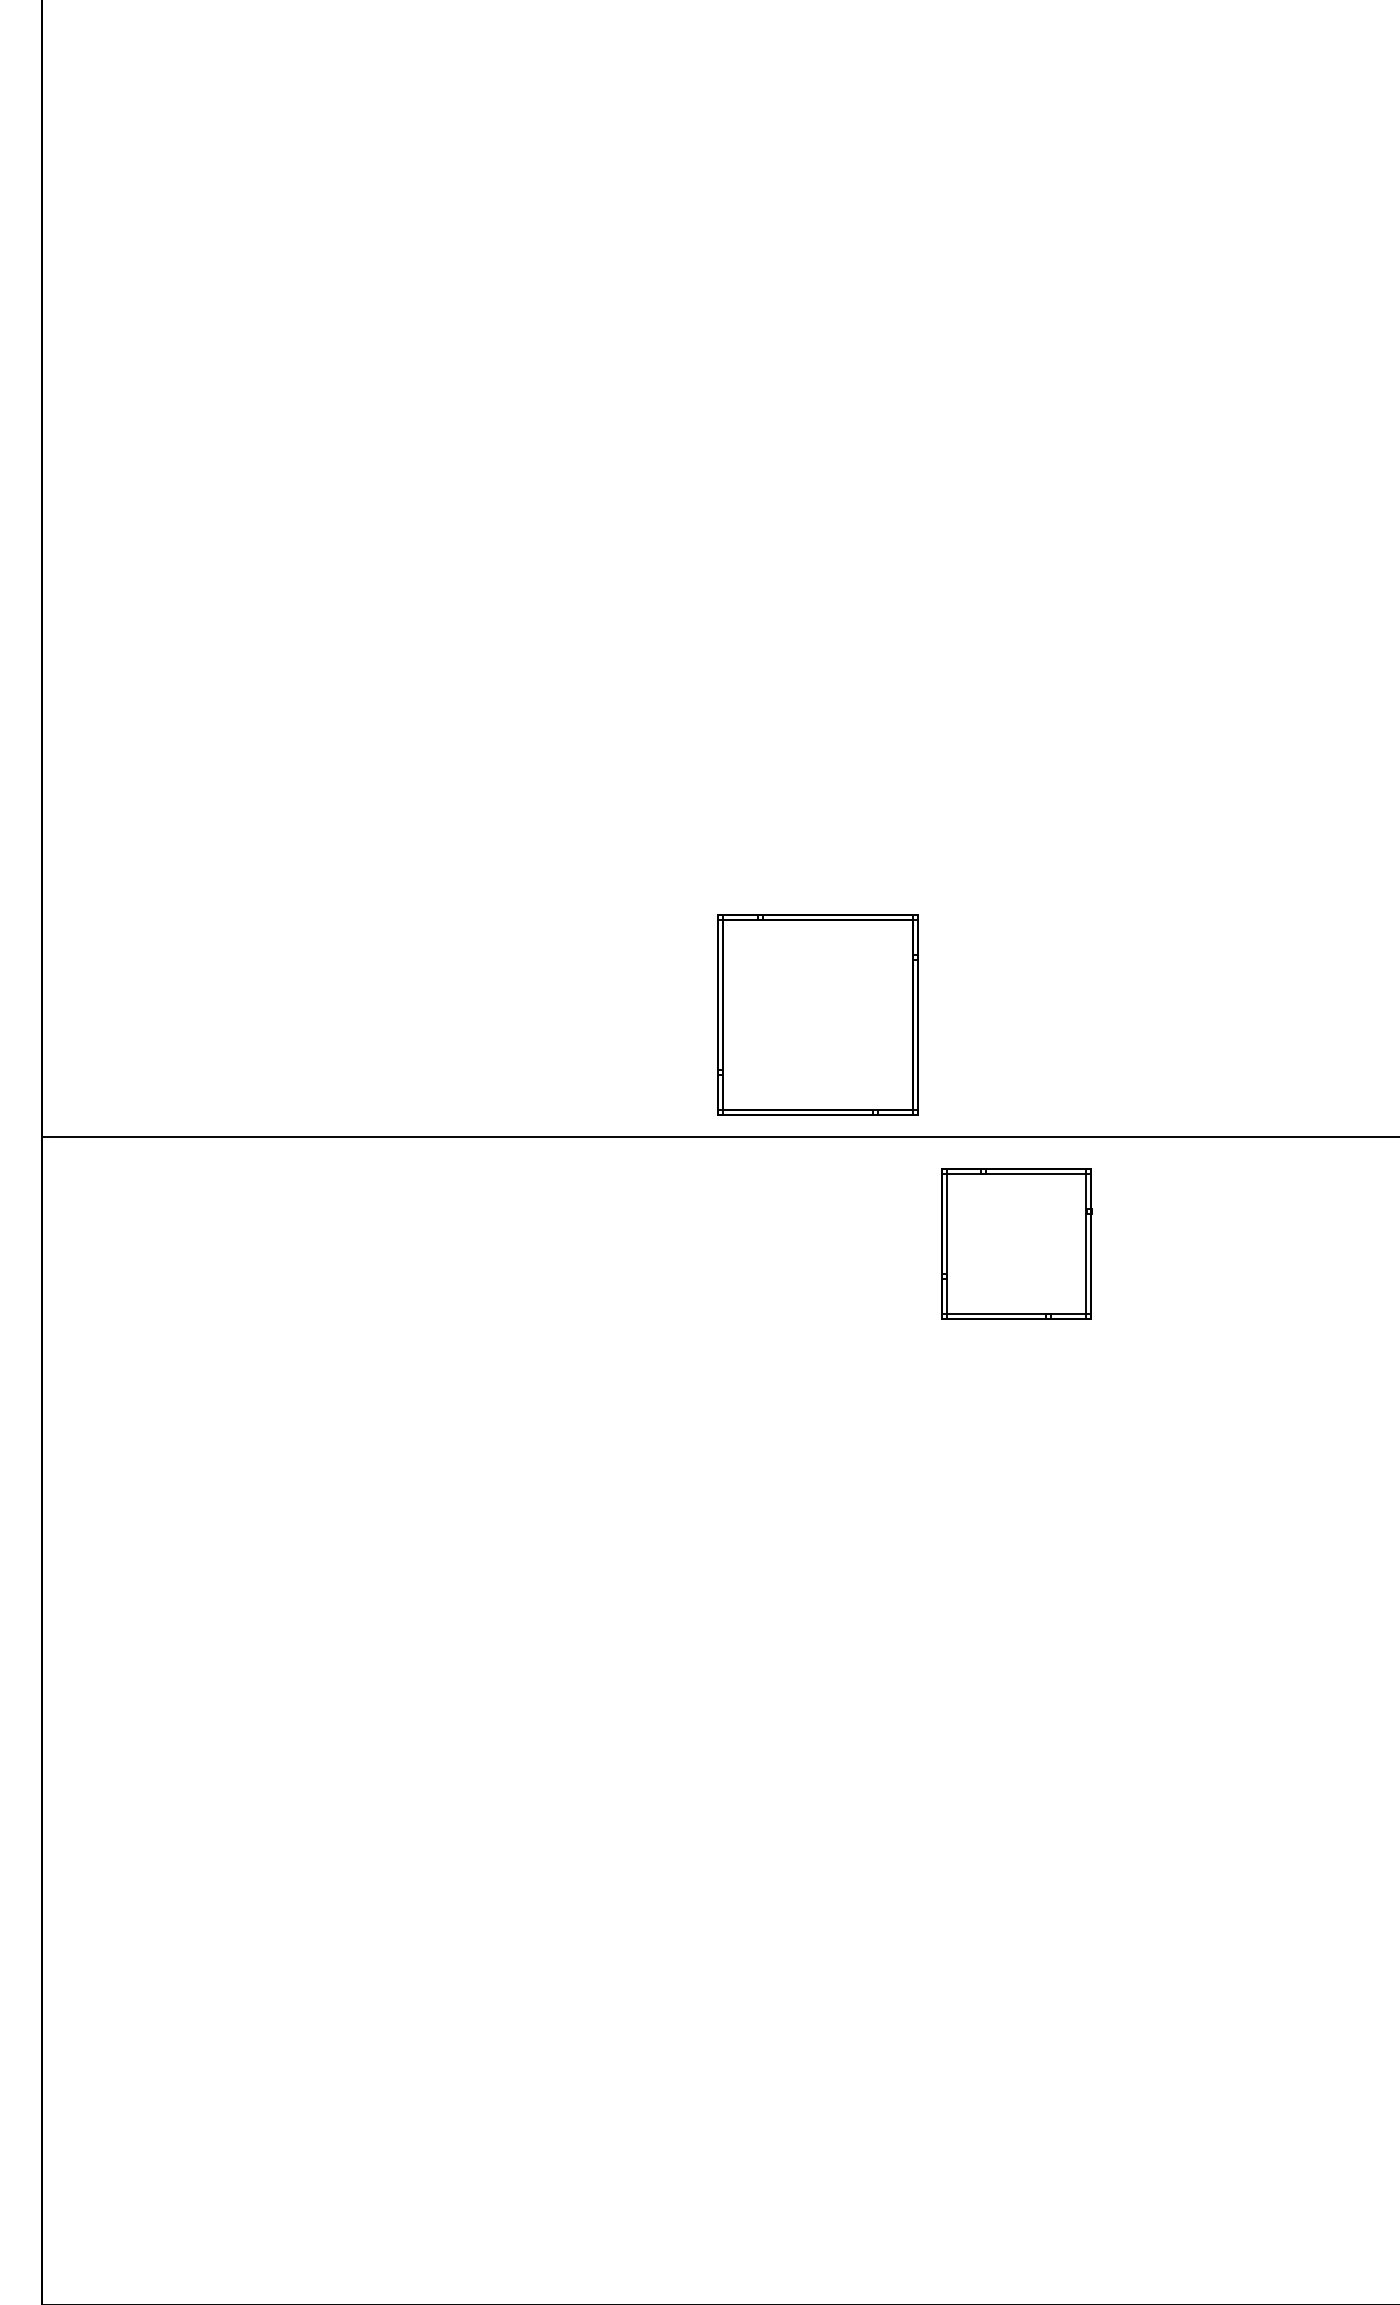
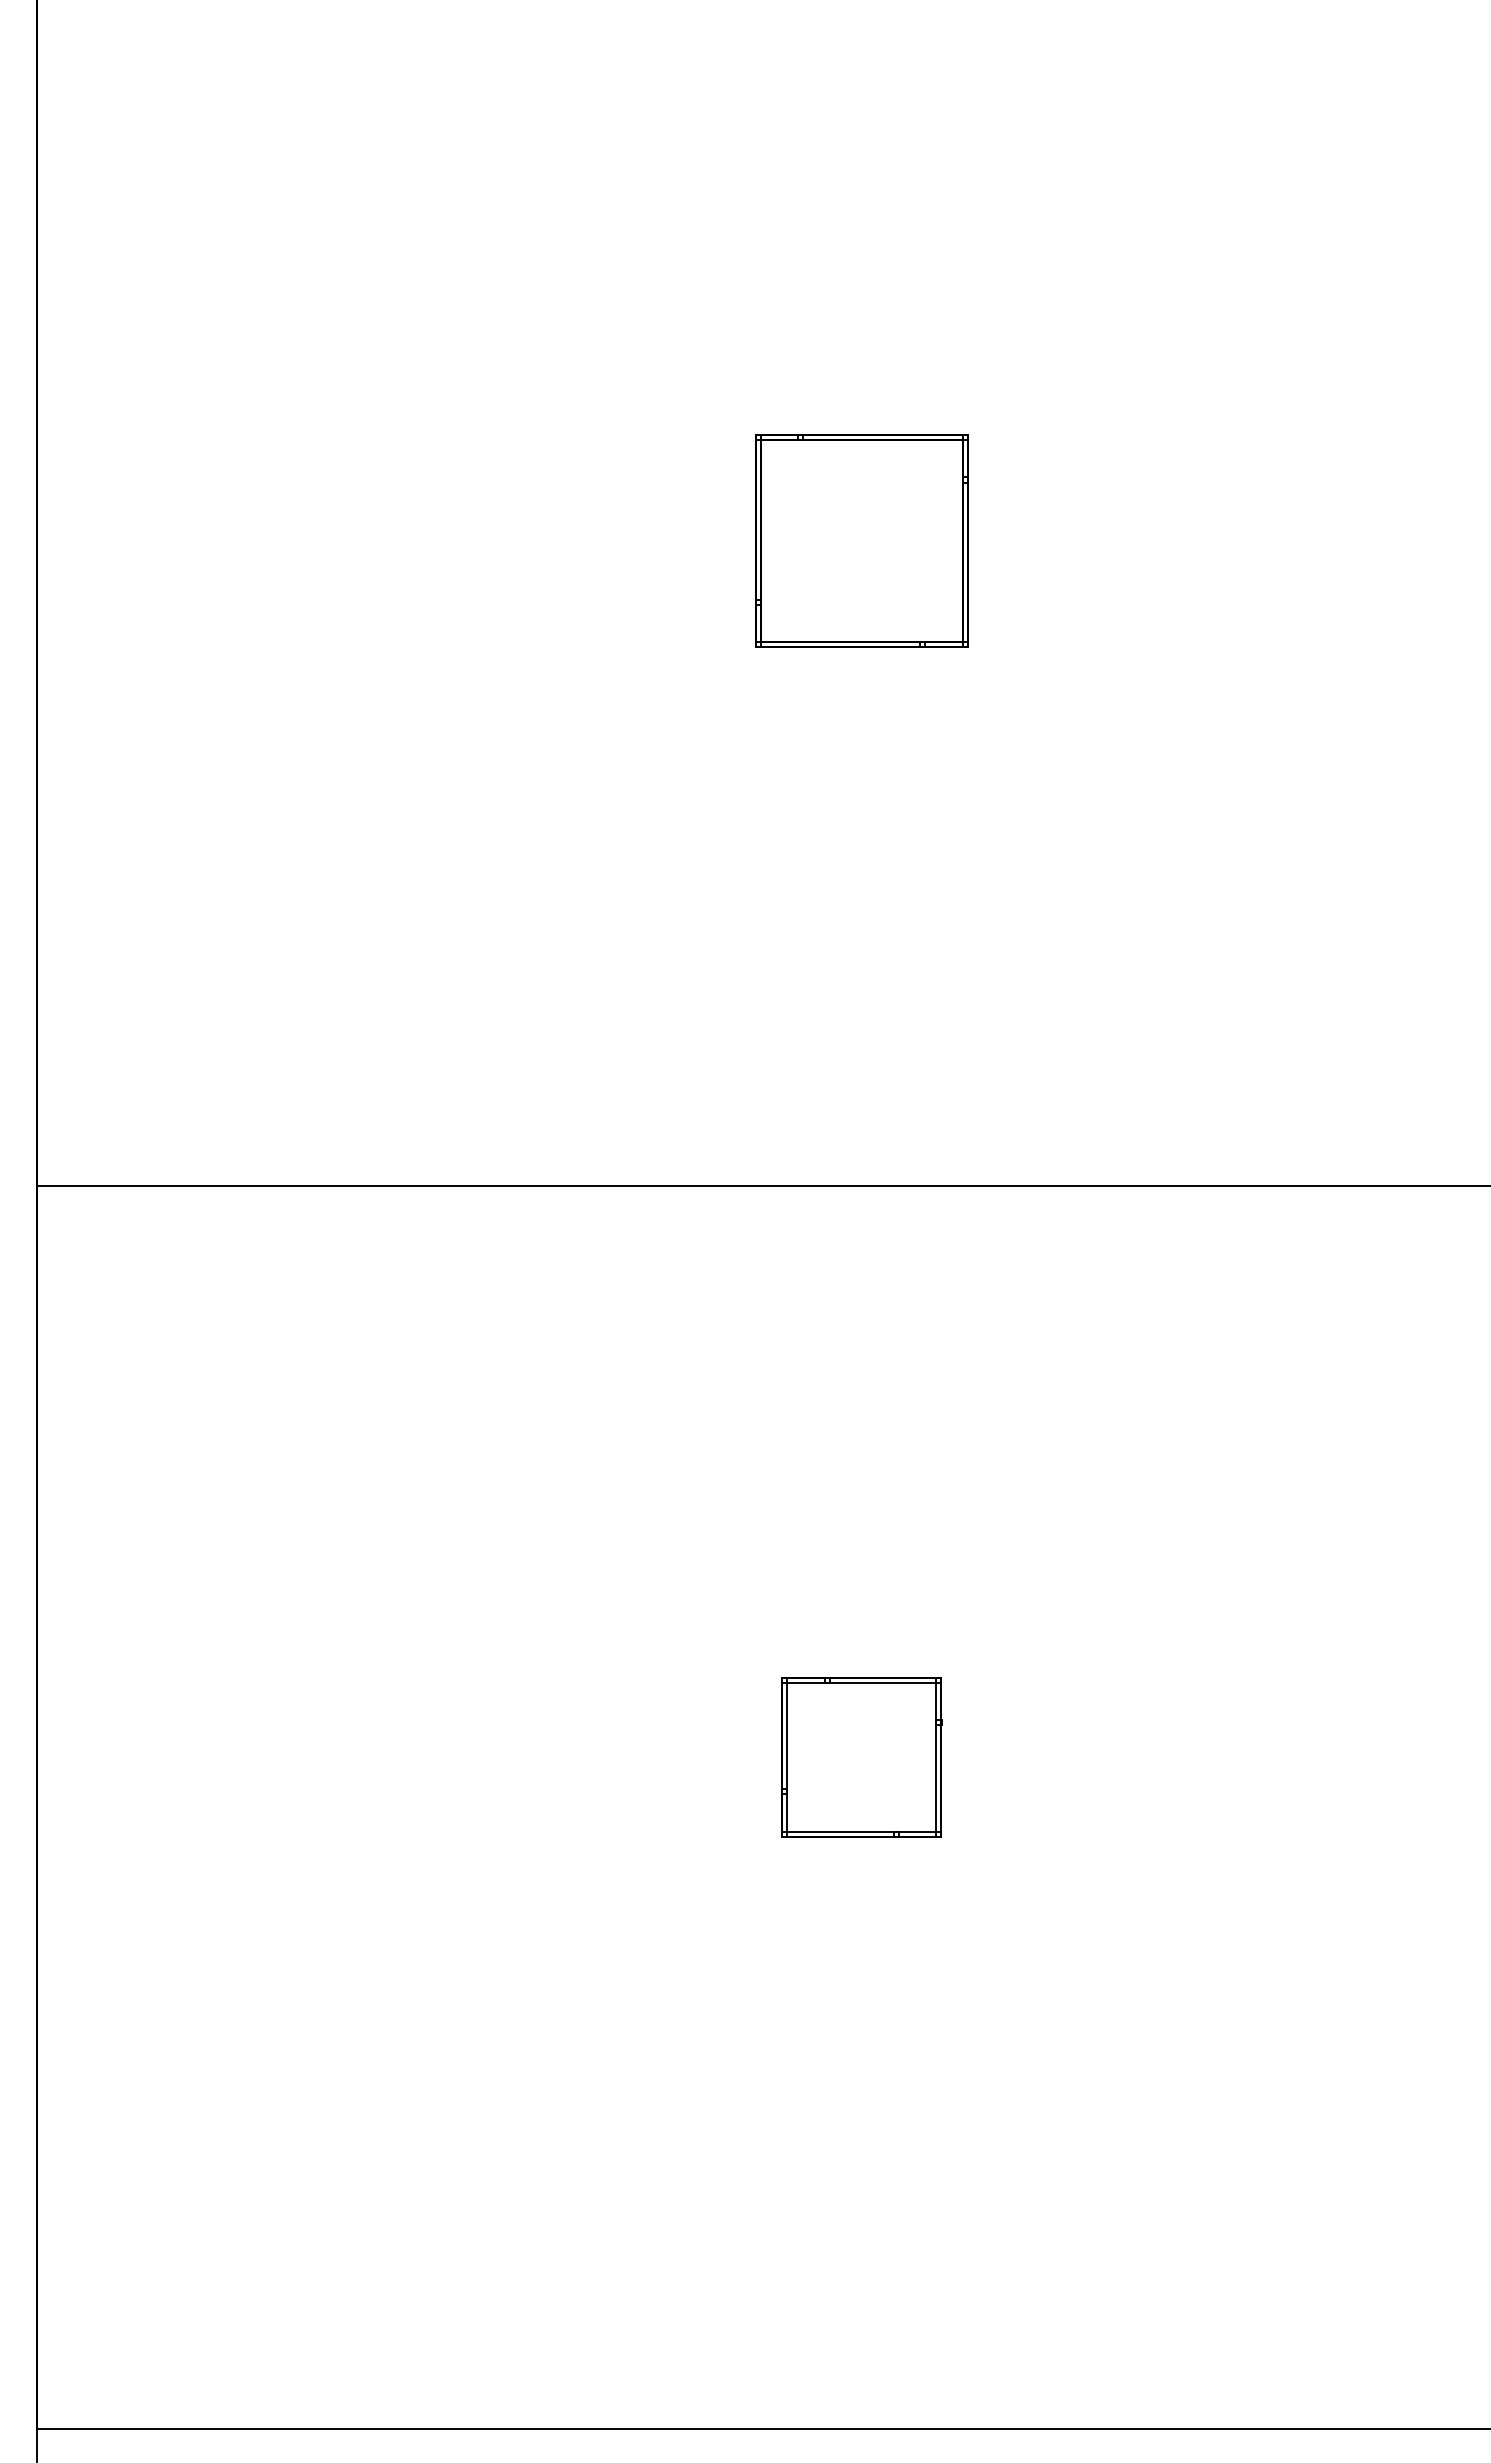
part: (817, 1014) -> (861, 540), moved
part: (1016, 1244) -> (861, 1757), moved

